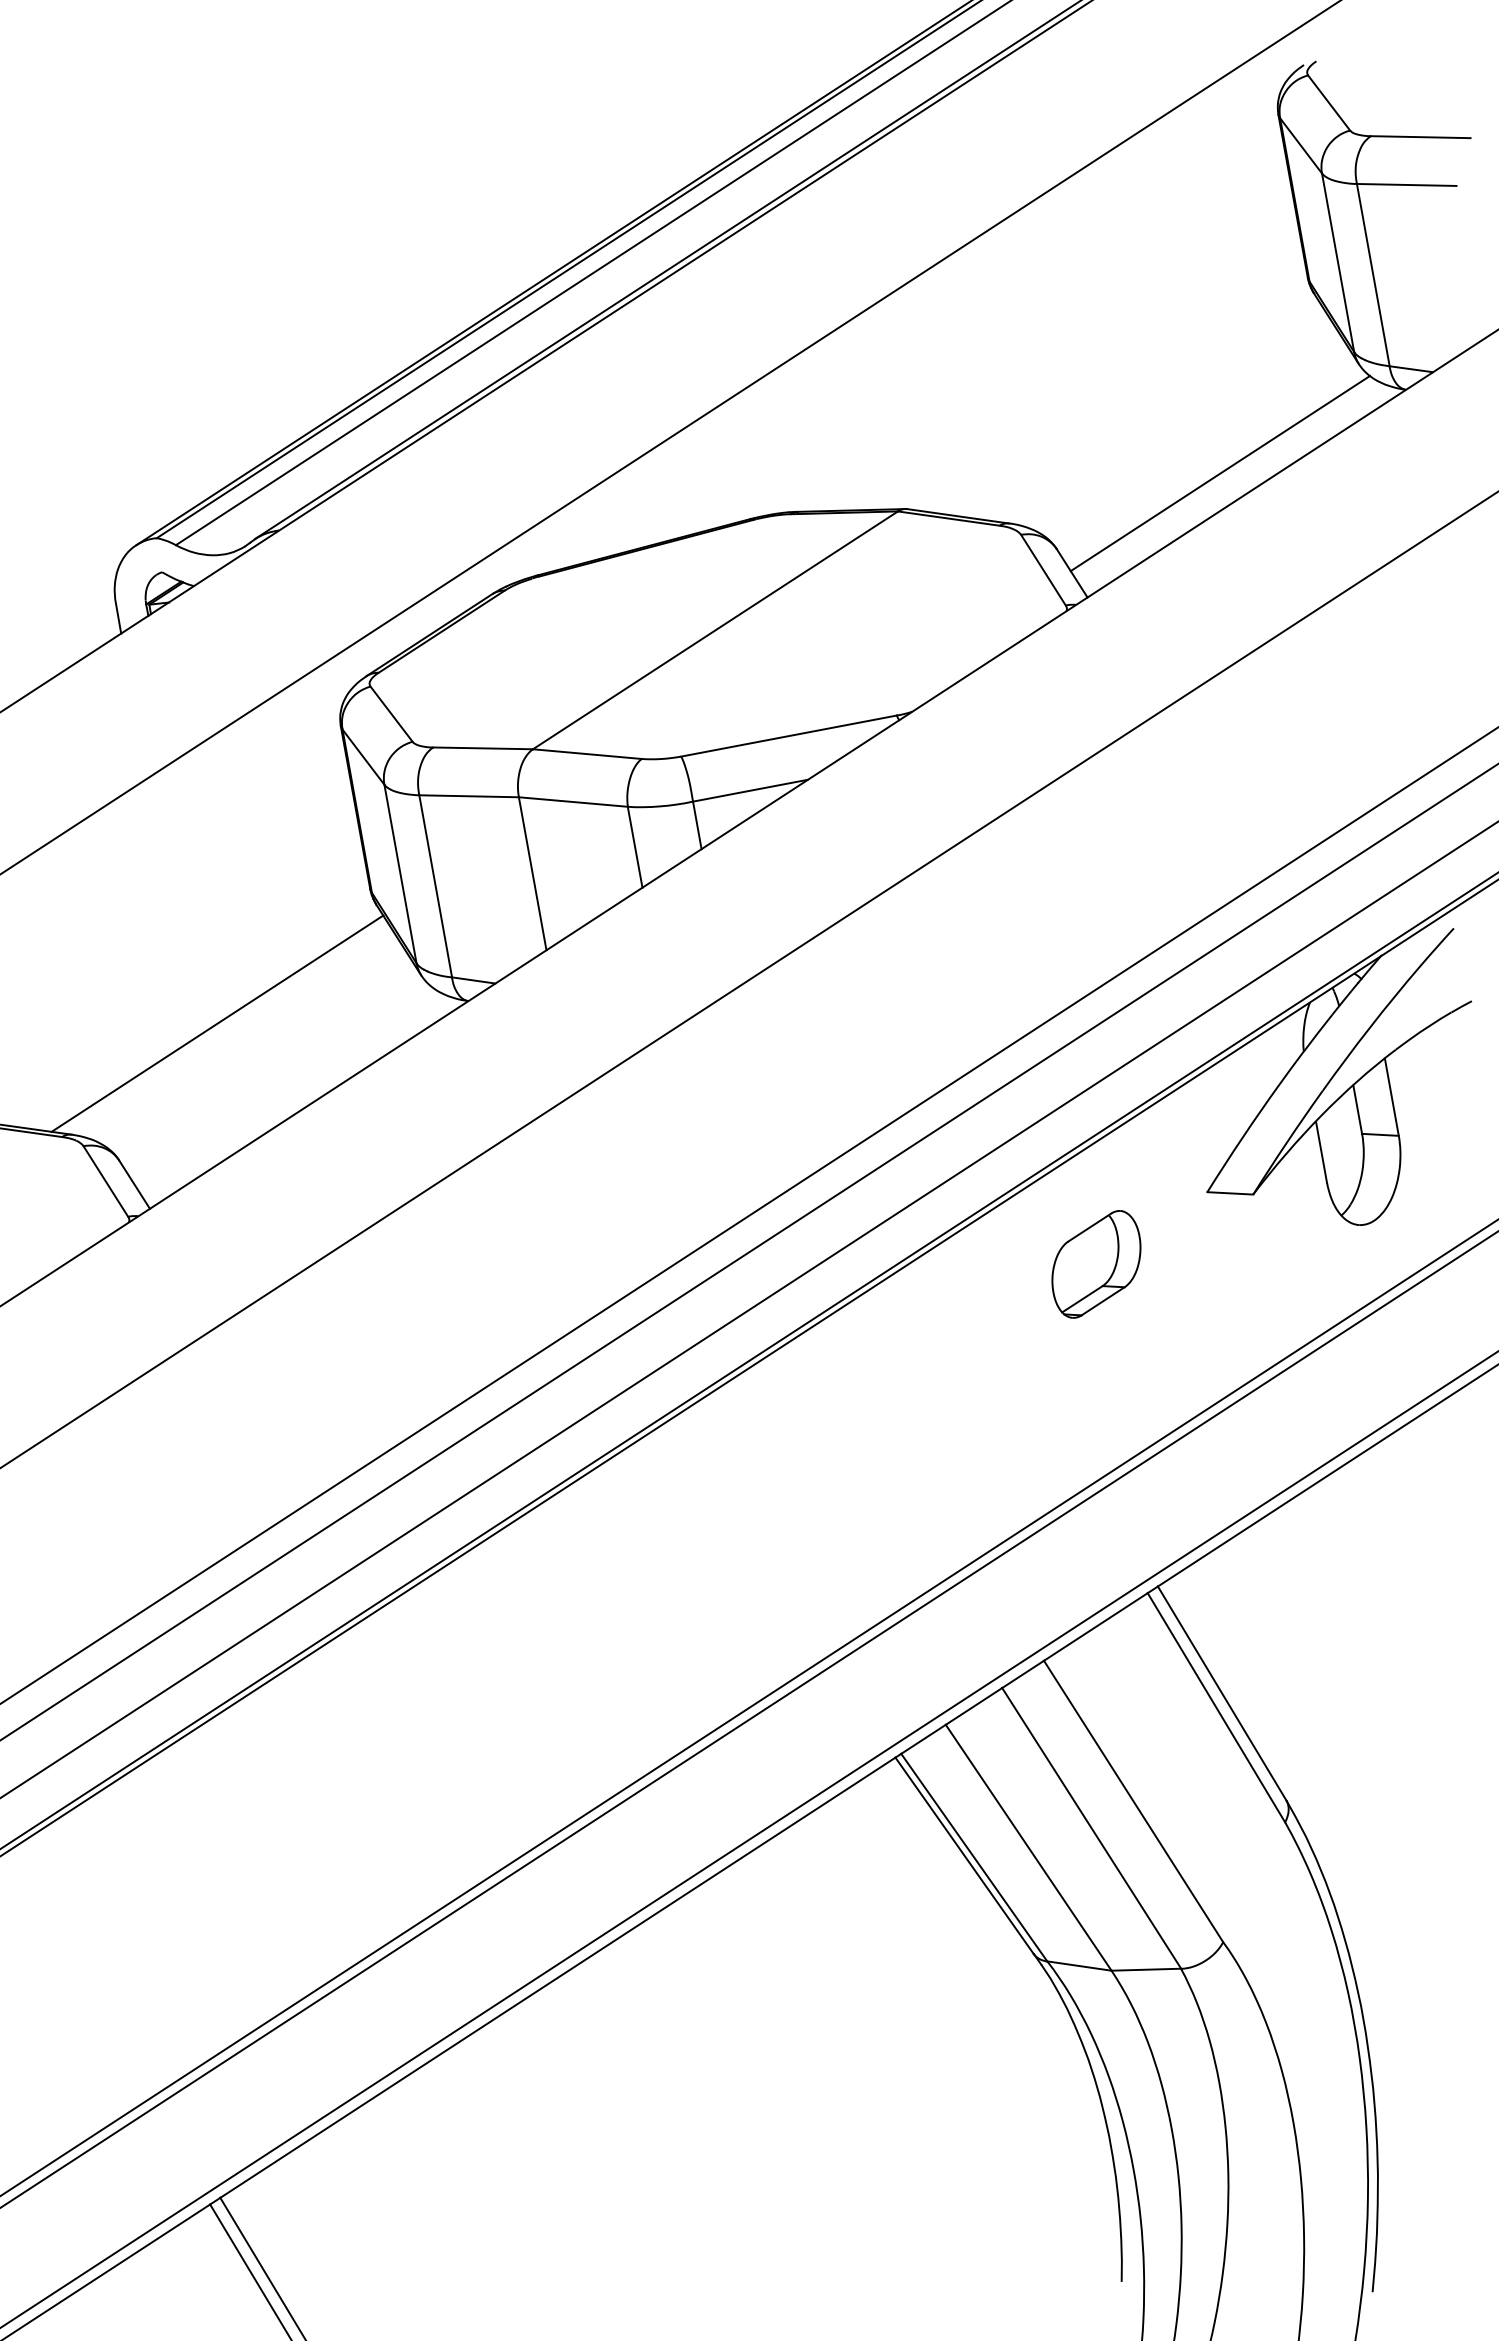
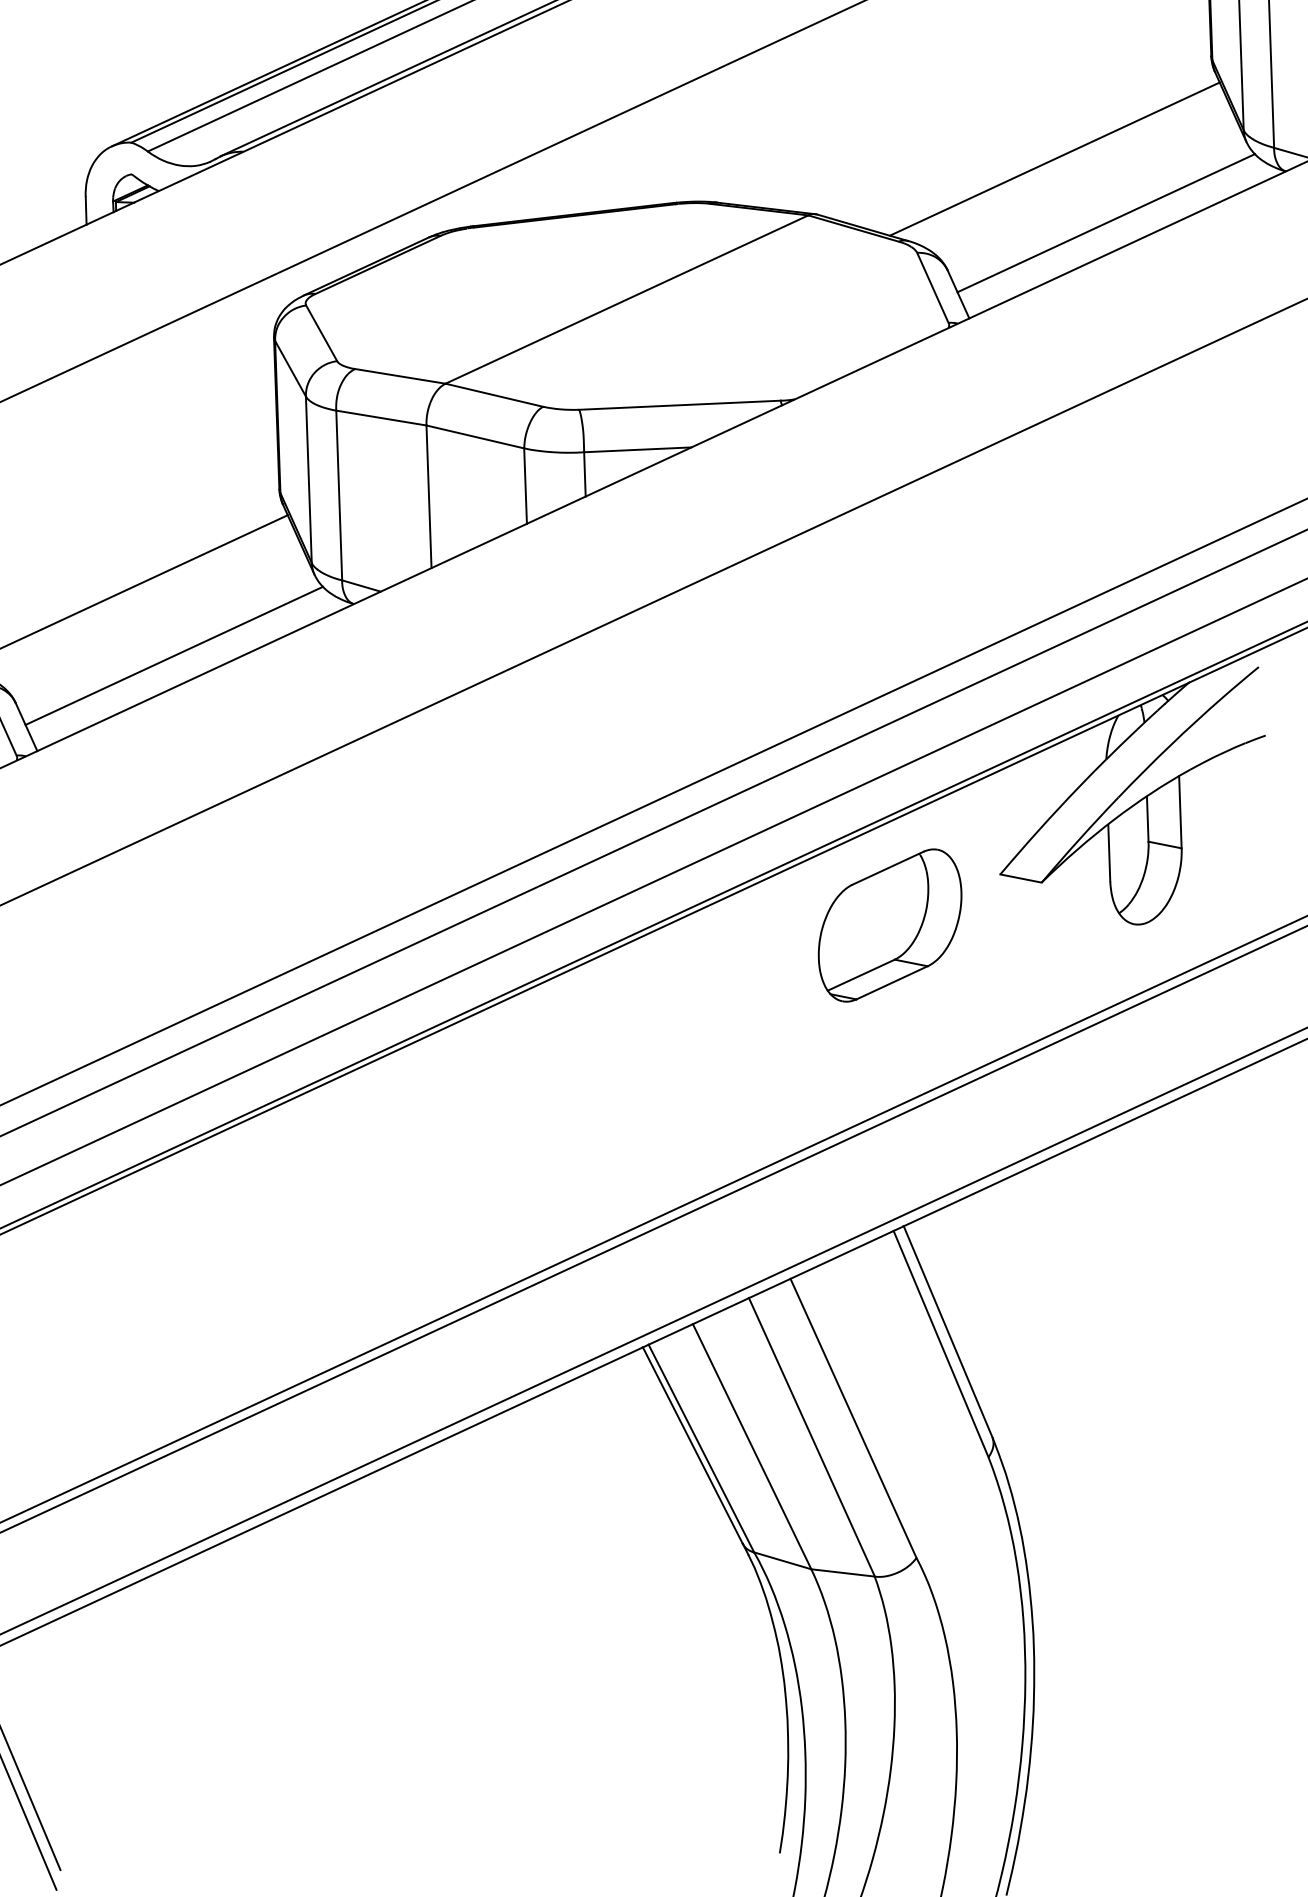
line: (1155, 412) -> (1055, 159), added
line: (282, 1084) -> (174, 655), added
part: (1096, 1264) -> (890, 925), size x1.67

